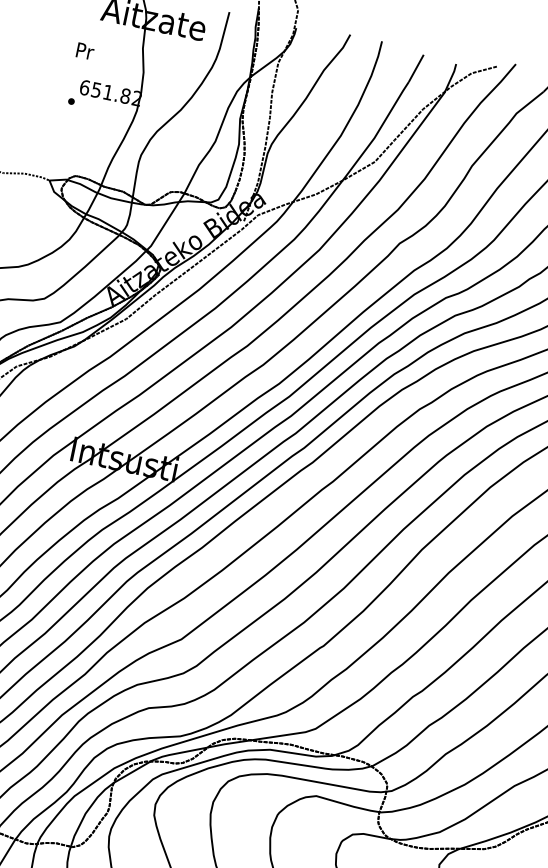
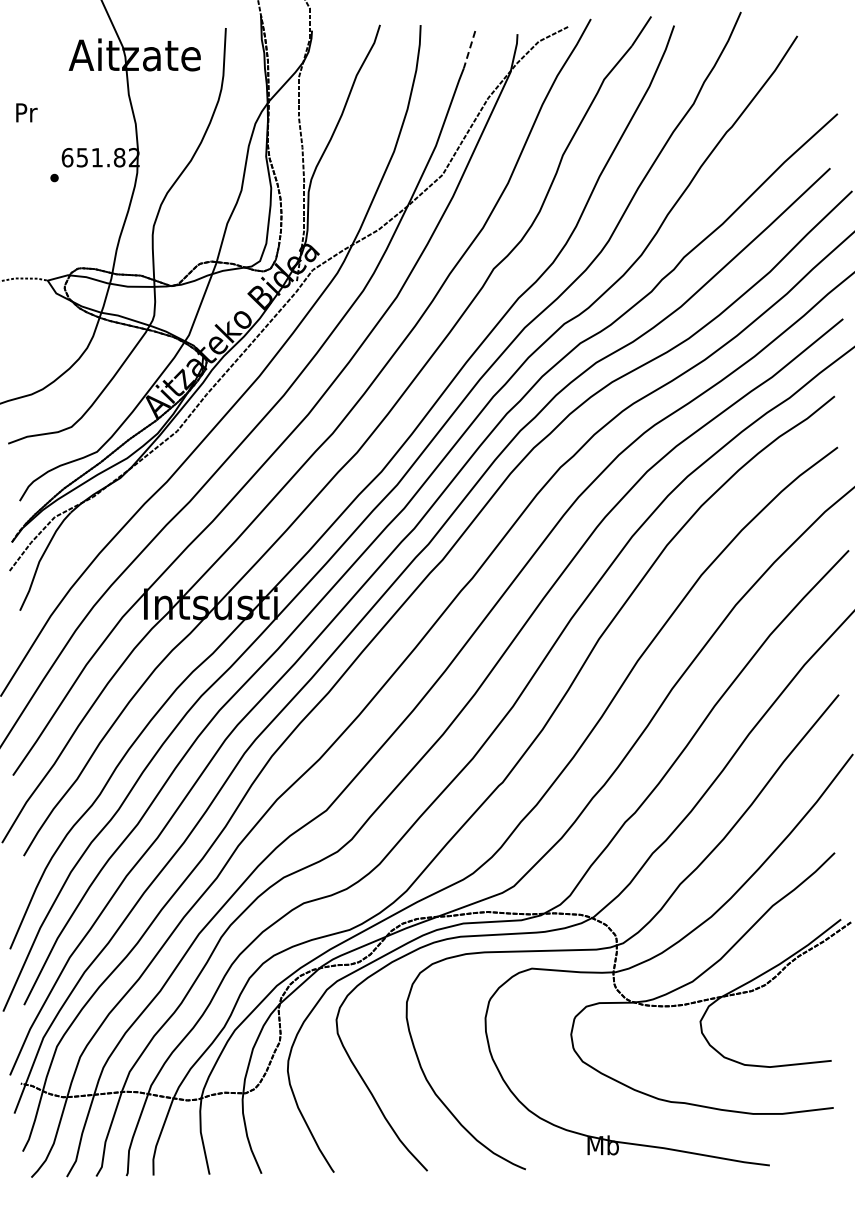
text: (85, 51) -> (26, 112), moved
line: (416, 69) -> (469, 50), solid -> dashed

